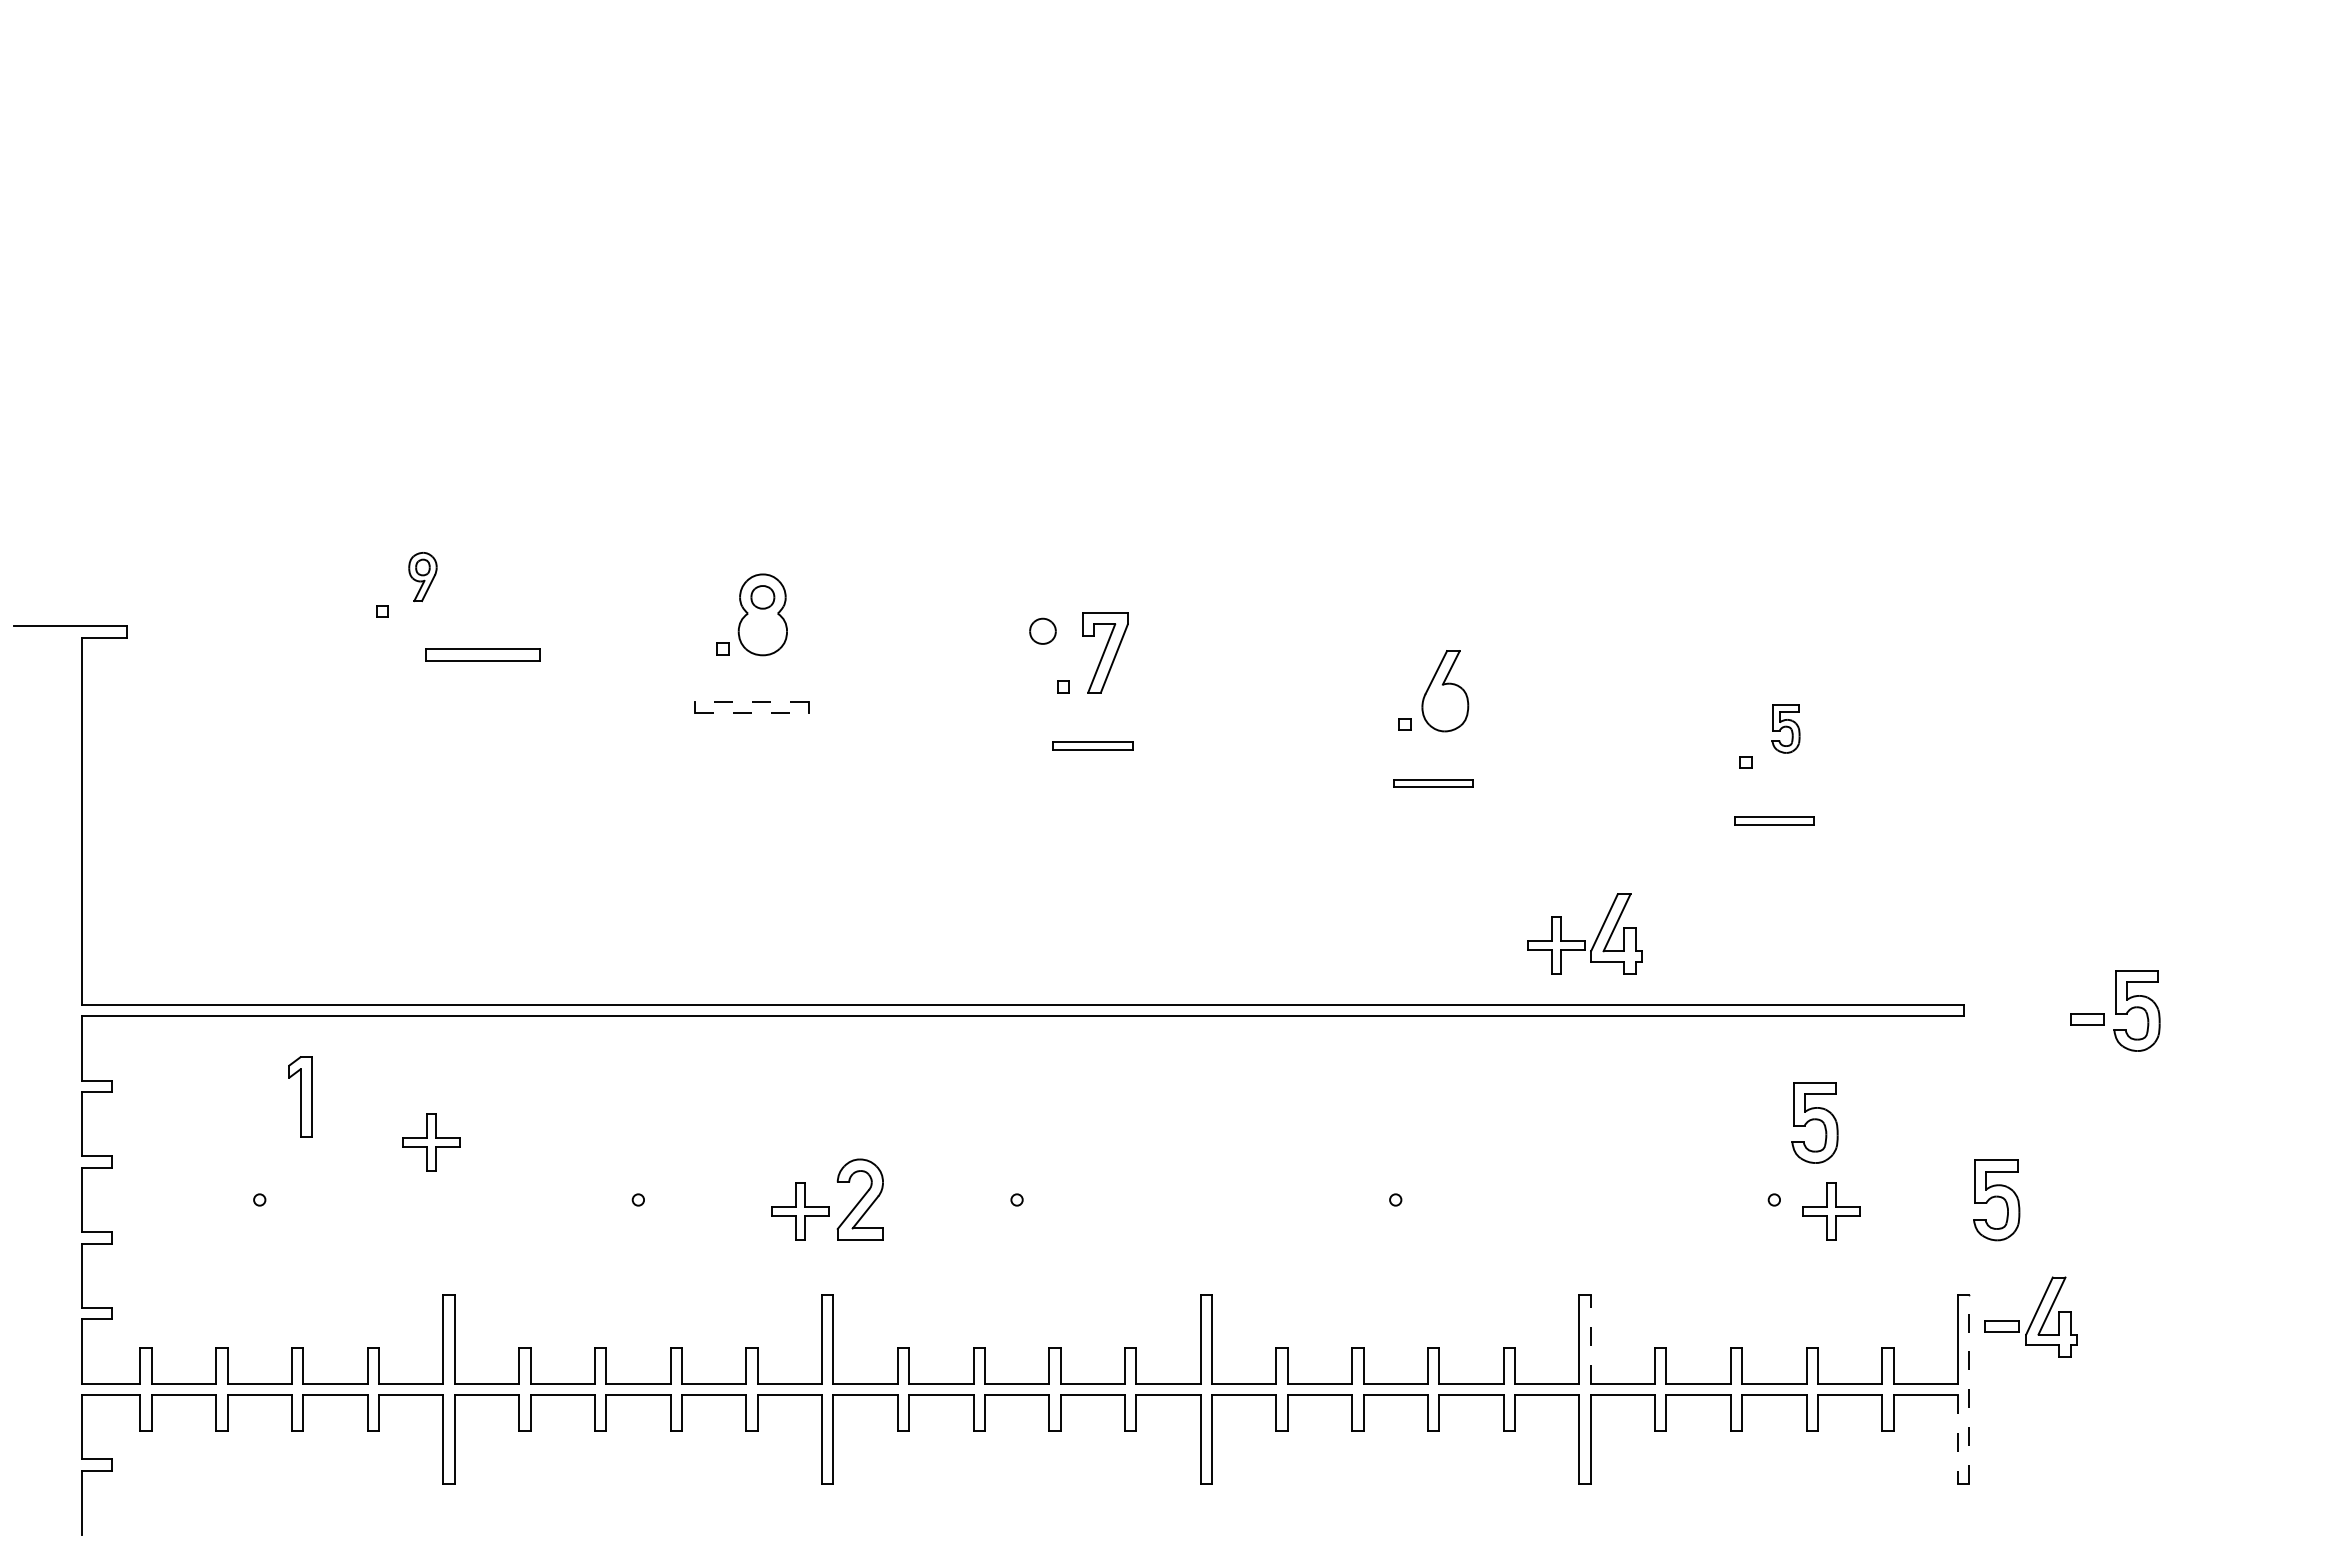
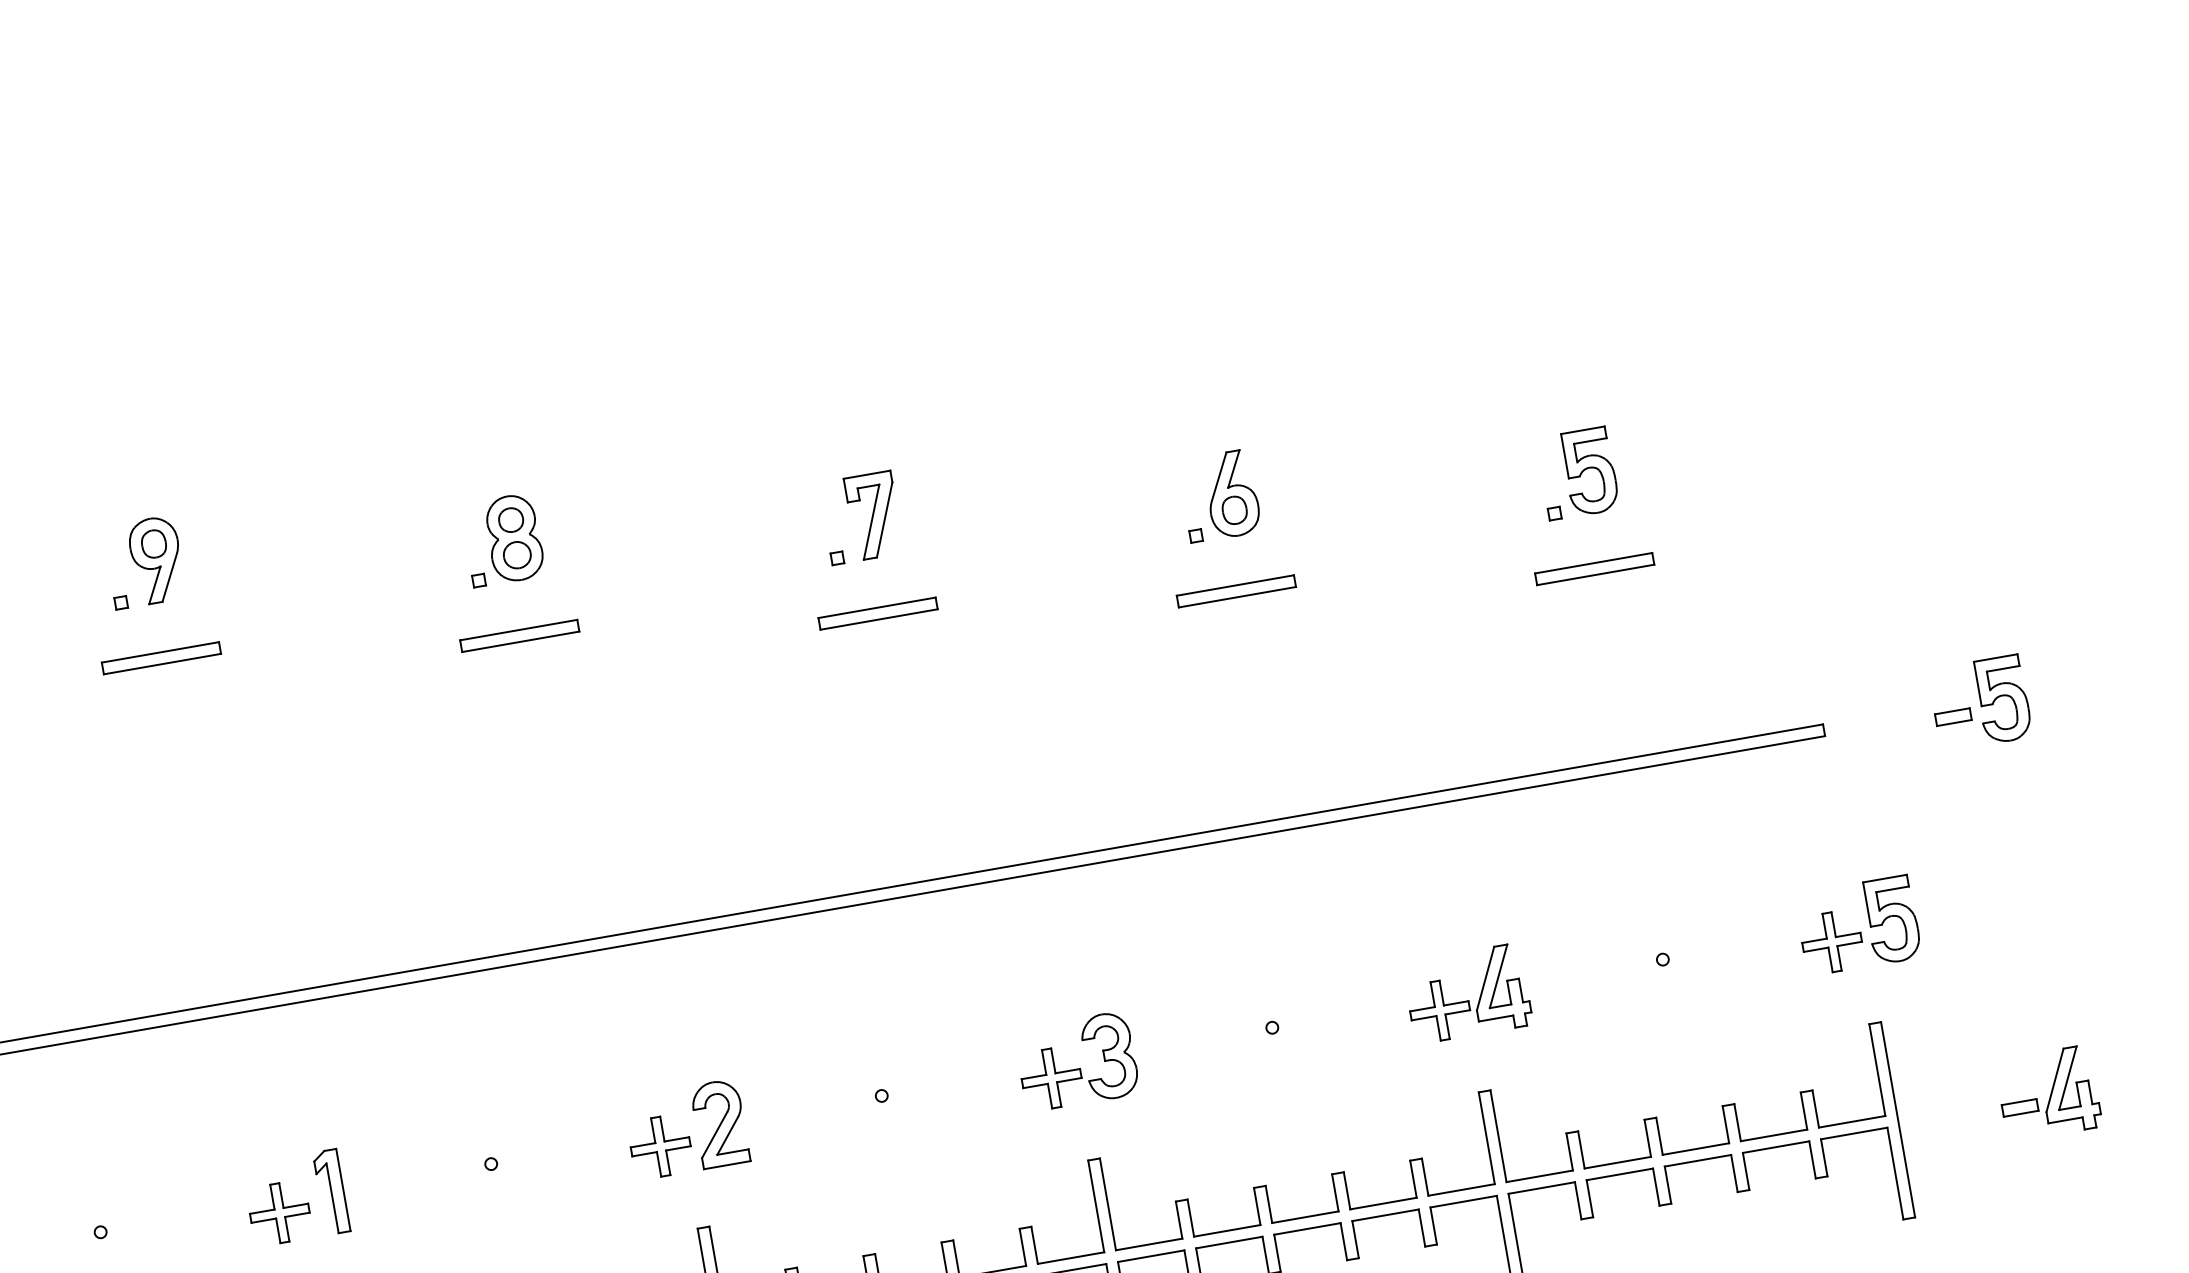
part: (422, 576) -> (156, 559), size x1.67
part: (1042, 630) -> (516, 554), moved
part: (482, 654) -> (160, 657), moved
line: (752, 702) -> (519, 630), dashed -> solid
part: (1445, 706) -> (1234, 509), added
line: (752, 713) -> (521, 641), dashed -> solid
part: (1785, 728) -> (1589, 471), size x1.67
part: (1092, 745) -> (877, 613), size x1.43
part: (1433, 783) -> (1236, 591), size x1.43
part: (1774, 821) -> (1594, 569), size x1.43
part: (1584, 940) -> (1468, 1000), moved
part: (300, 1096) -> (331, 1191), moved
part: (1814, 1122) -> (1690, 872), removed
part: (431, 1142) -> (279, 1213), moved
part: (1206, 1206) -> (1078, 1068), added
part: (1831, 1211) -> (1832, 942), moved
part: (2030, 1316) -> (2047, 1092), moved
line: (1590, 1338) -> (1498, 1135), dashed -> solid
line: (1969, 1389) -> (1898, 1119), dashed -> solid
line: (1958, 1440) -> (1896, 1174), dashed -> solid

